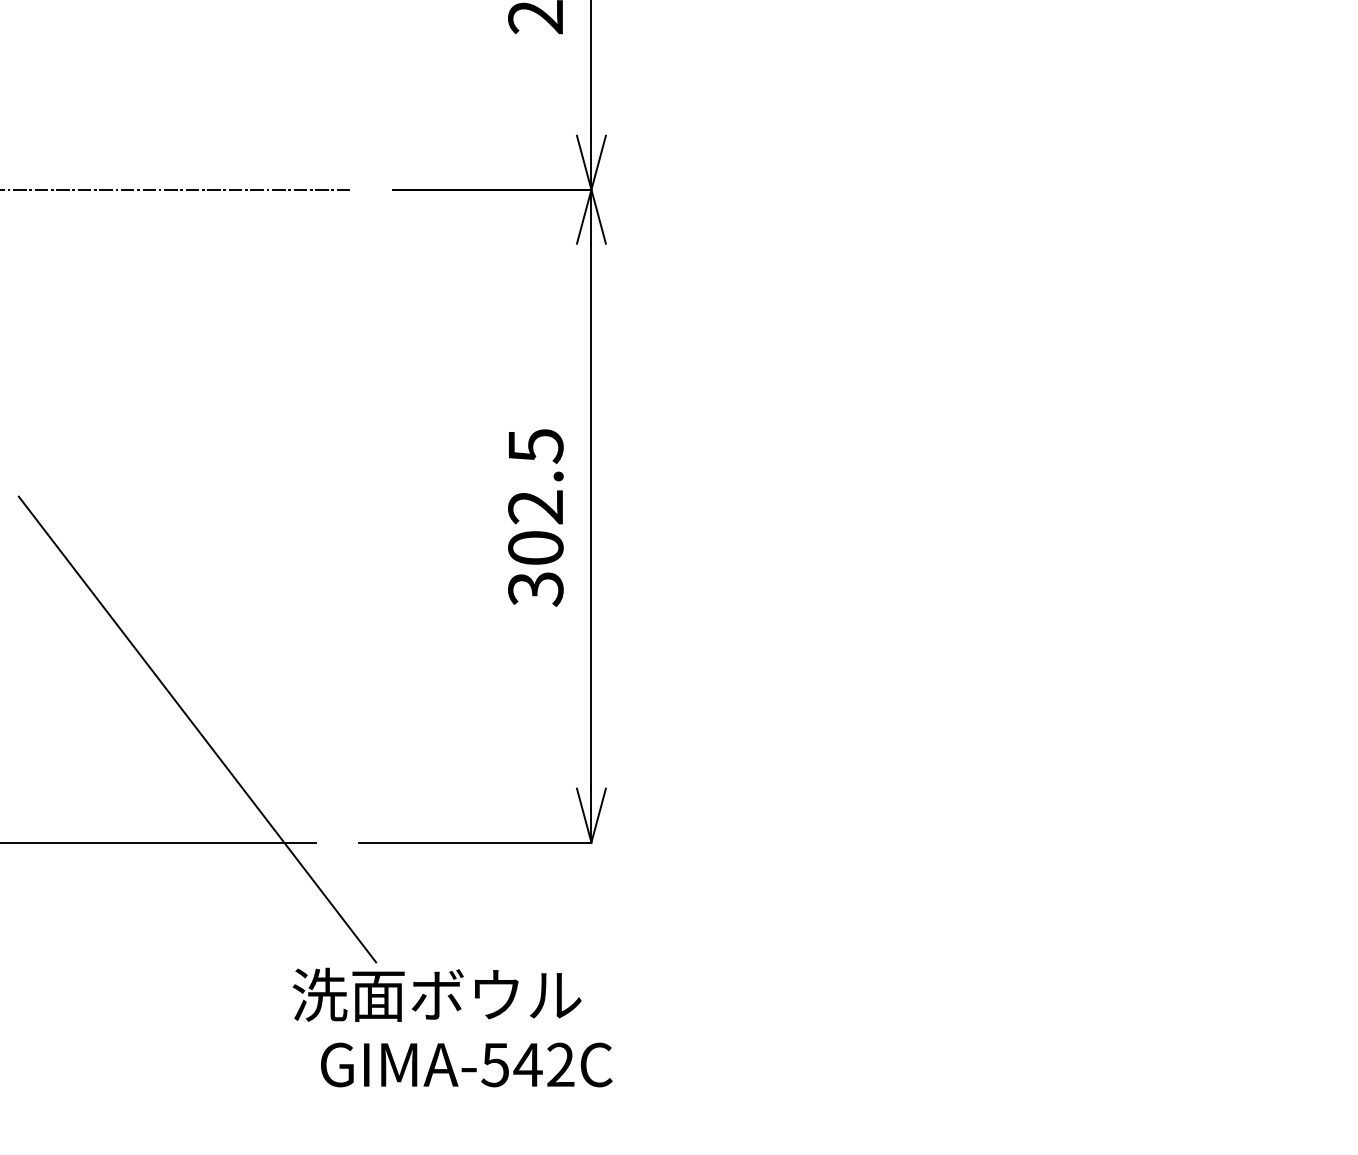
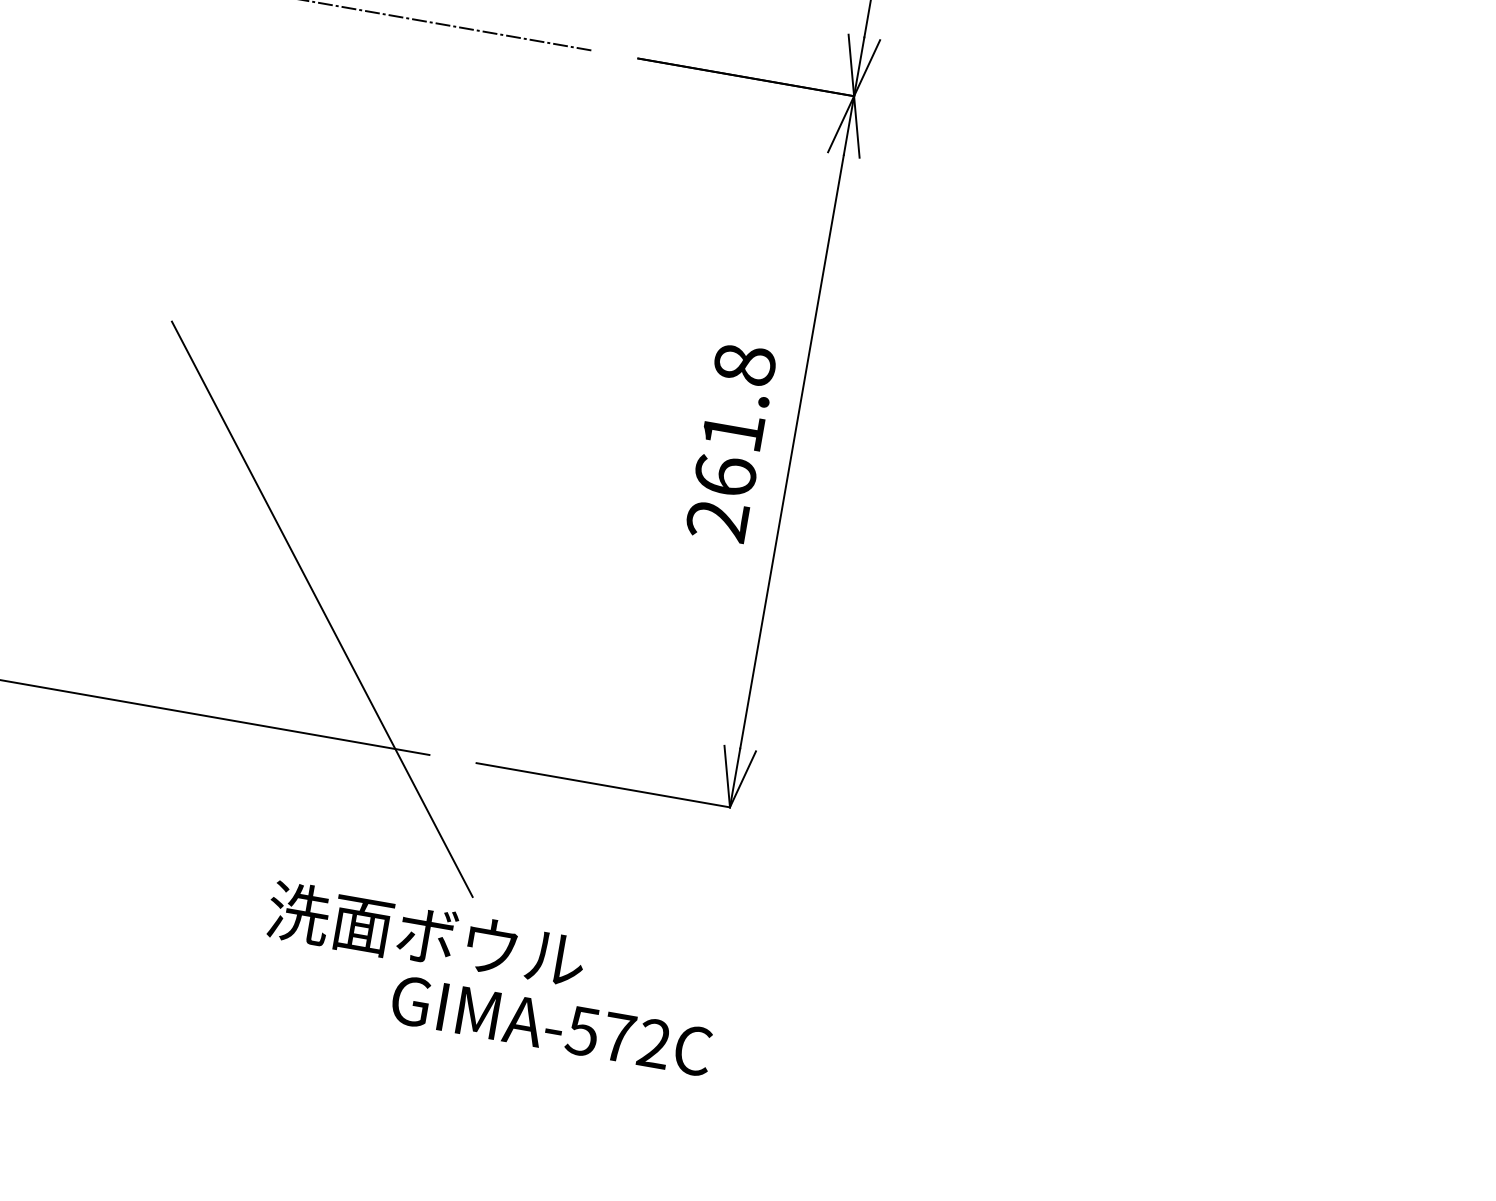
text: (535, 517) -> (730, 442), 302.5 -> 261.8
text: (436, 994) -> (426, 934), moved
text: (527, 1064) -> (618, 1036), GIMA-542C -> GIMA-572C

